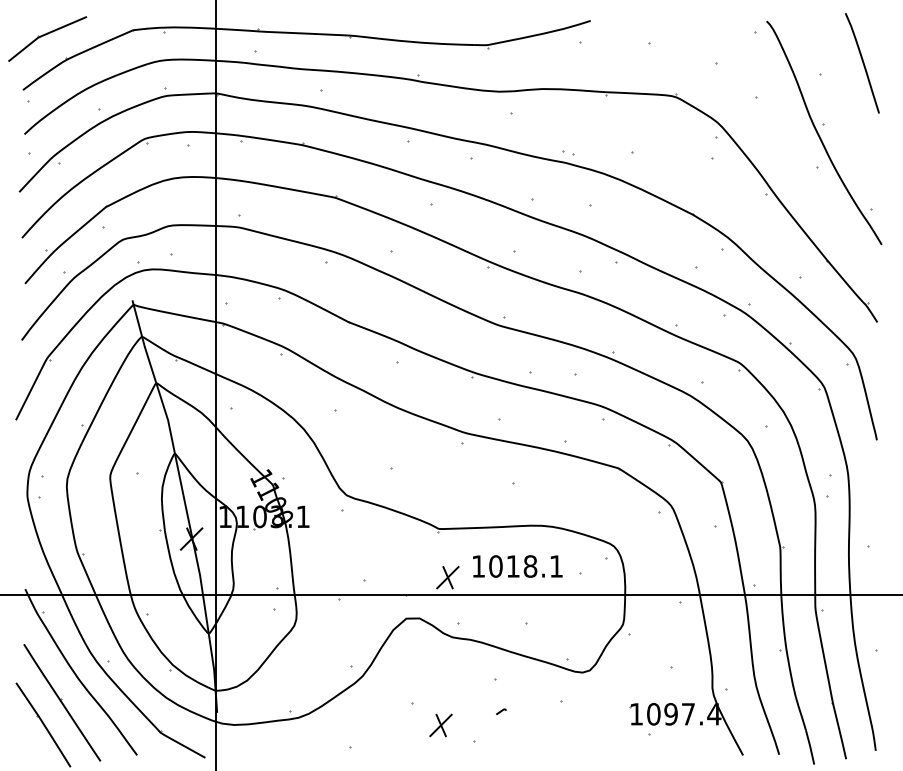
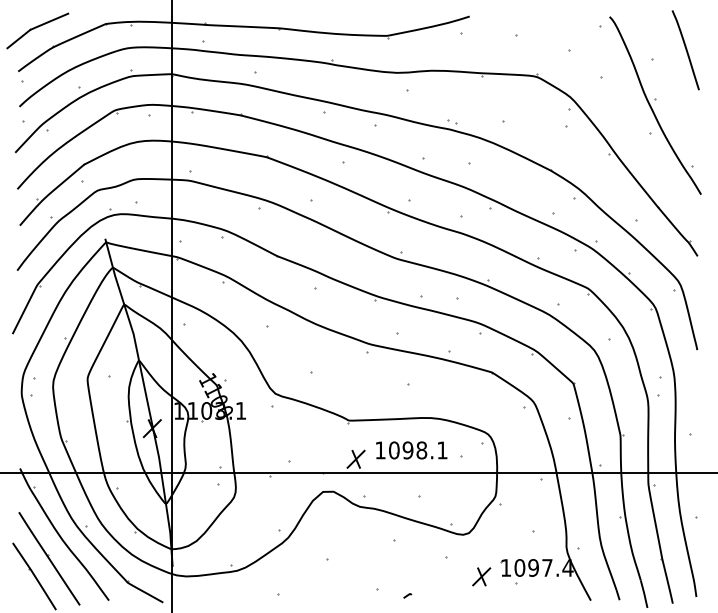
text: (512, 566) -> (407, 450), 1018.1 -> 1098.1
curve: (501, 711) -> (407, 595), moved
part: (440, 725) -> (481, 576), moved

